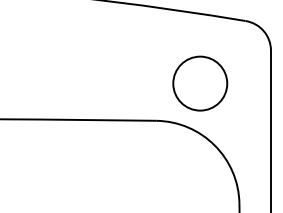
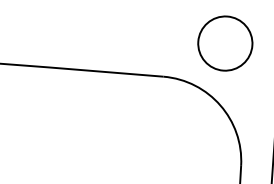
circle: (200, 83) -> (225, 43), moved

